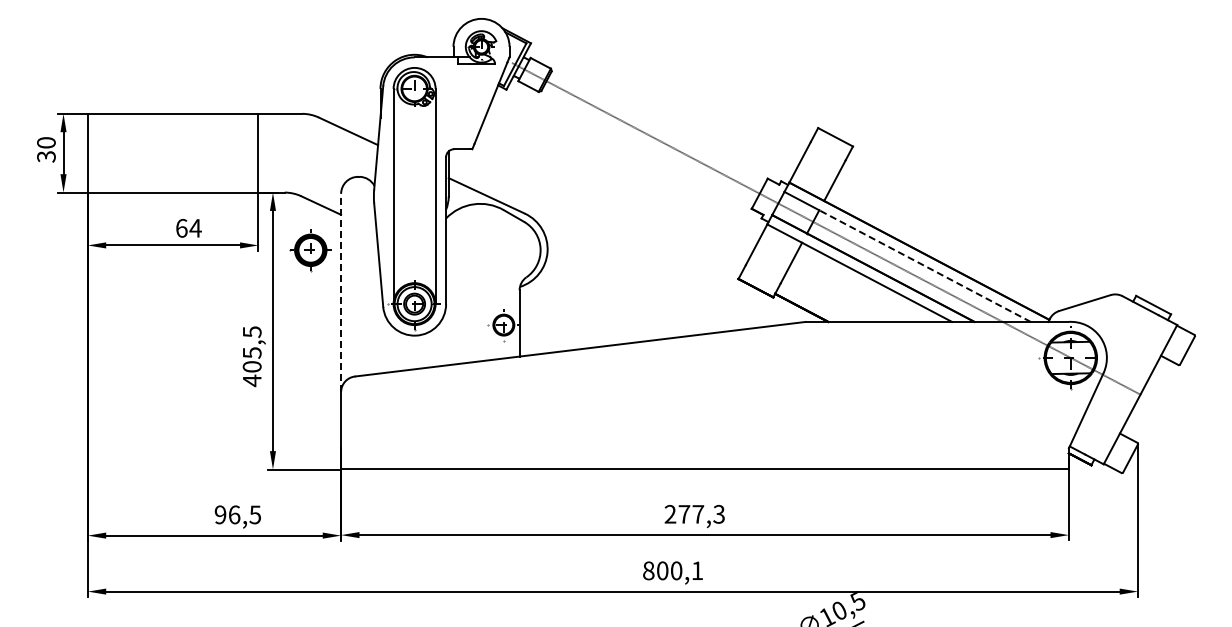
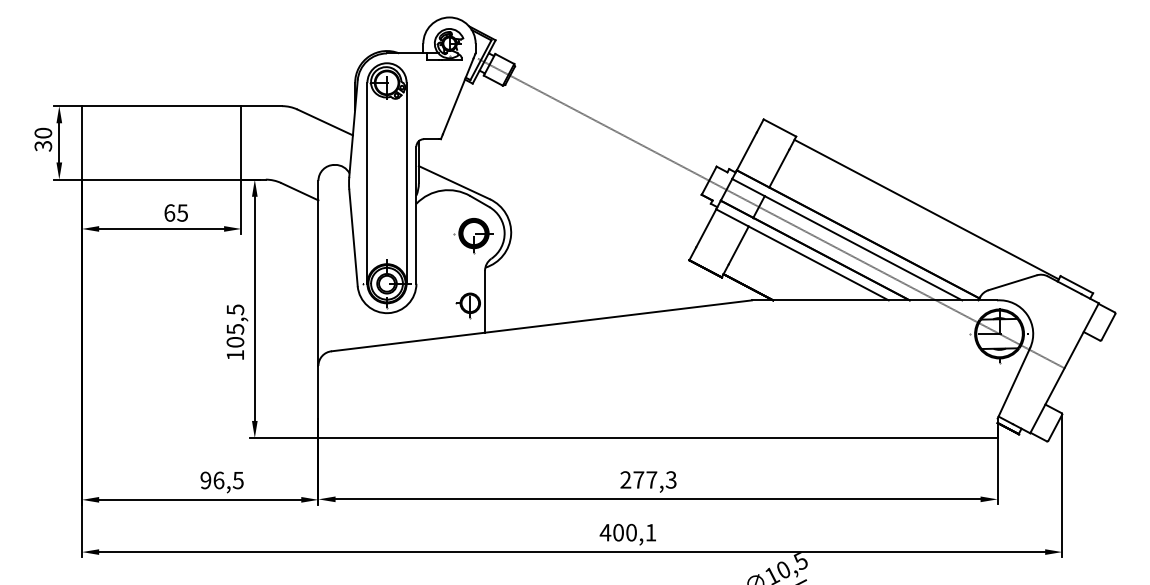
line: (992, 224) -> (926, 209), added
text: (195, 228) -> (182, 213), 64 -> 65
part: (310, 250) -> (473, 233), moved
line: (925, 266) -> (863, 248), dashed -> solid
line: (341, 292) -> (318, 272), dashed -> solid
text: (252, 380) -> (235, 355), 405,5 -> 105,5
text: (648, 570) -> (605, 532), 800,1 -> 400,1

